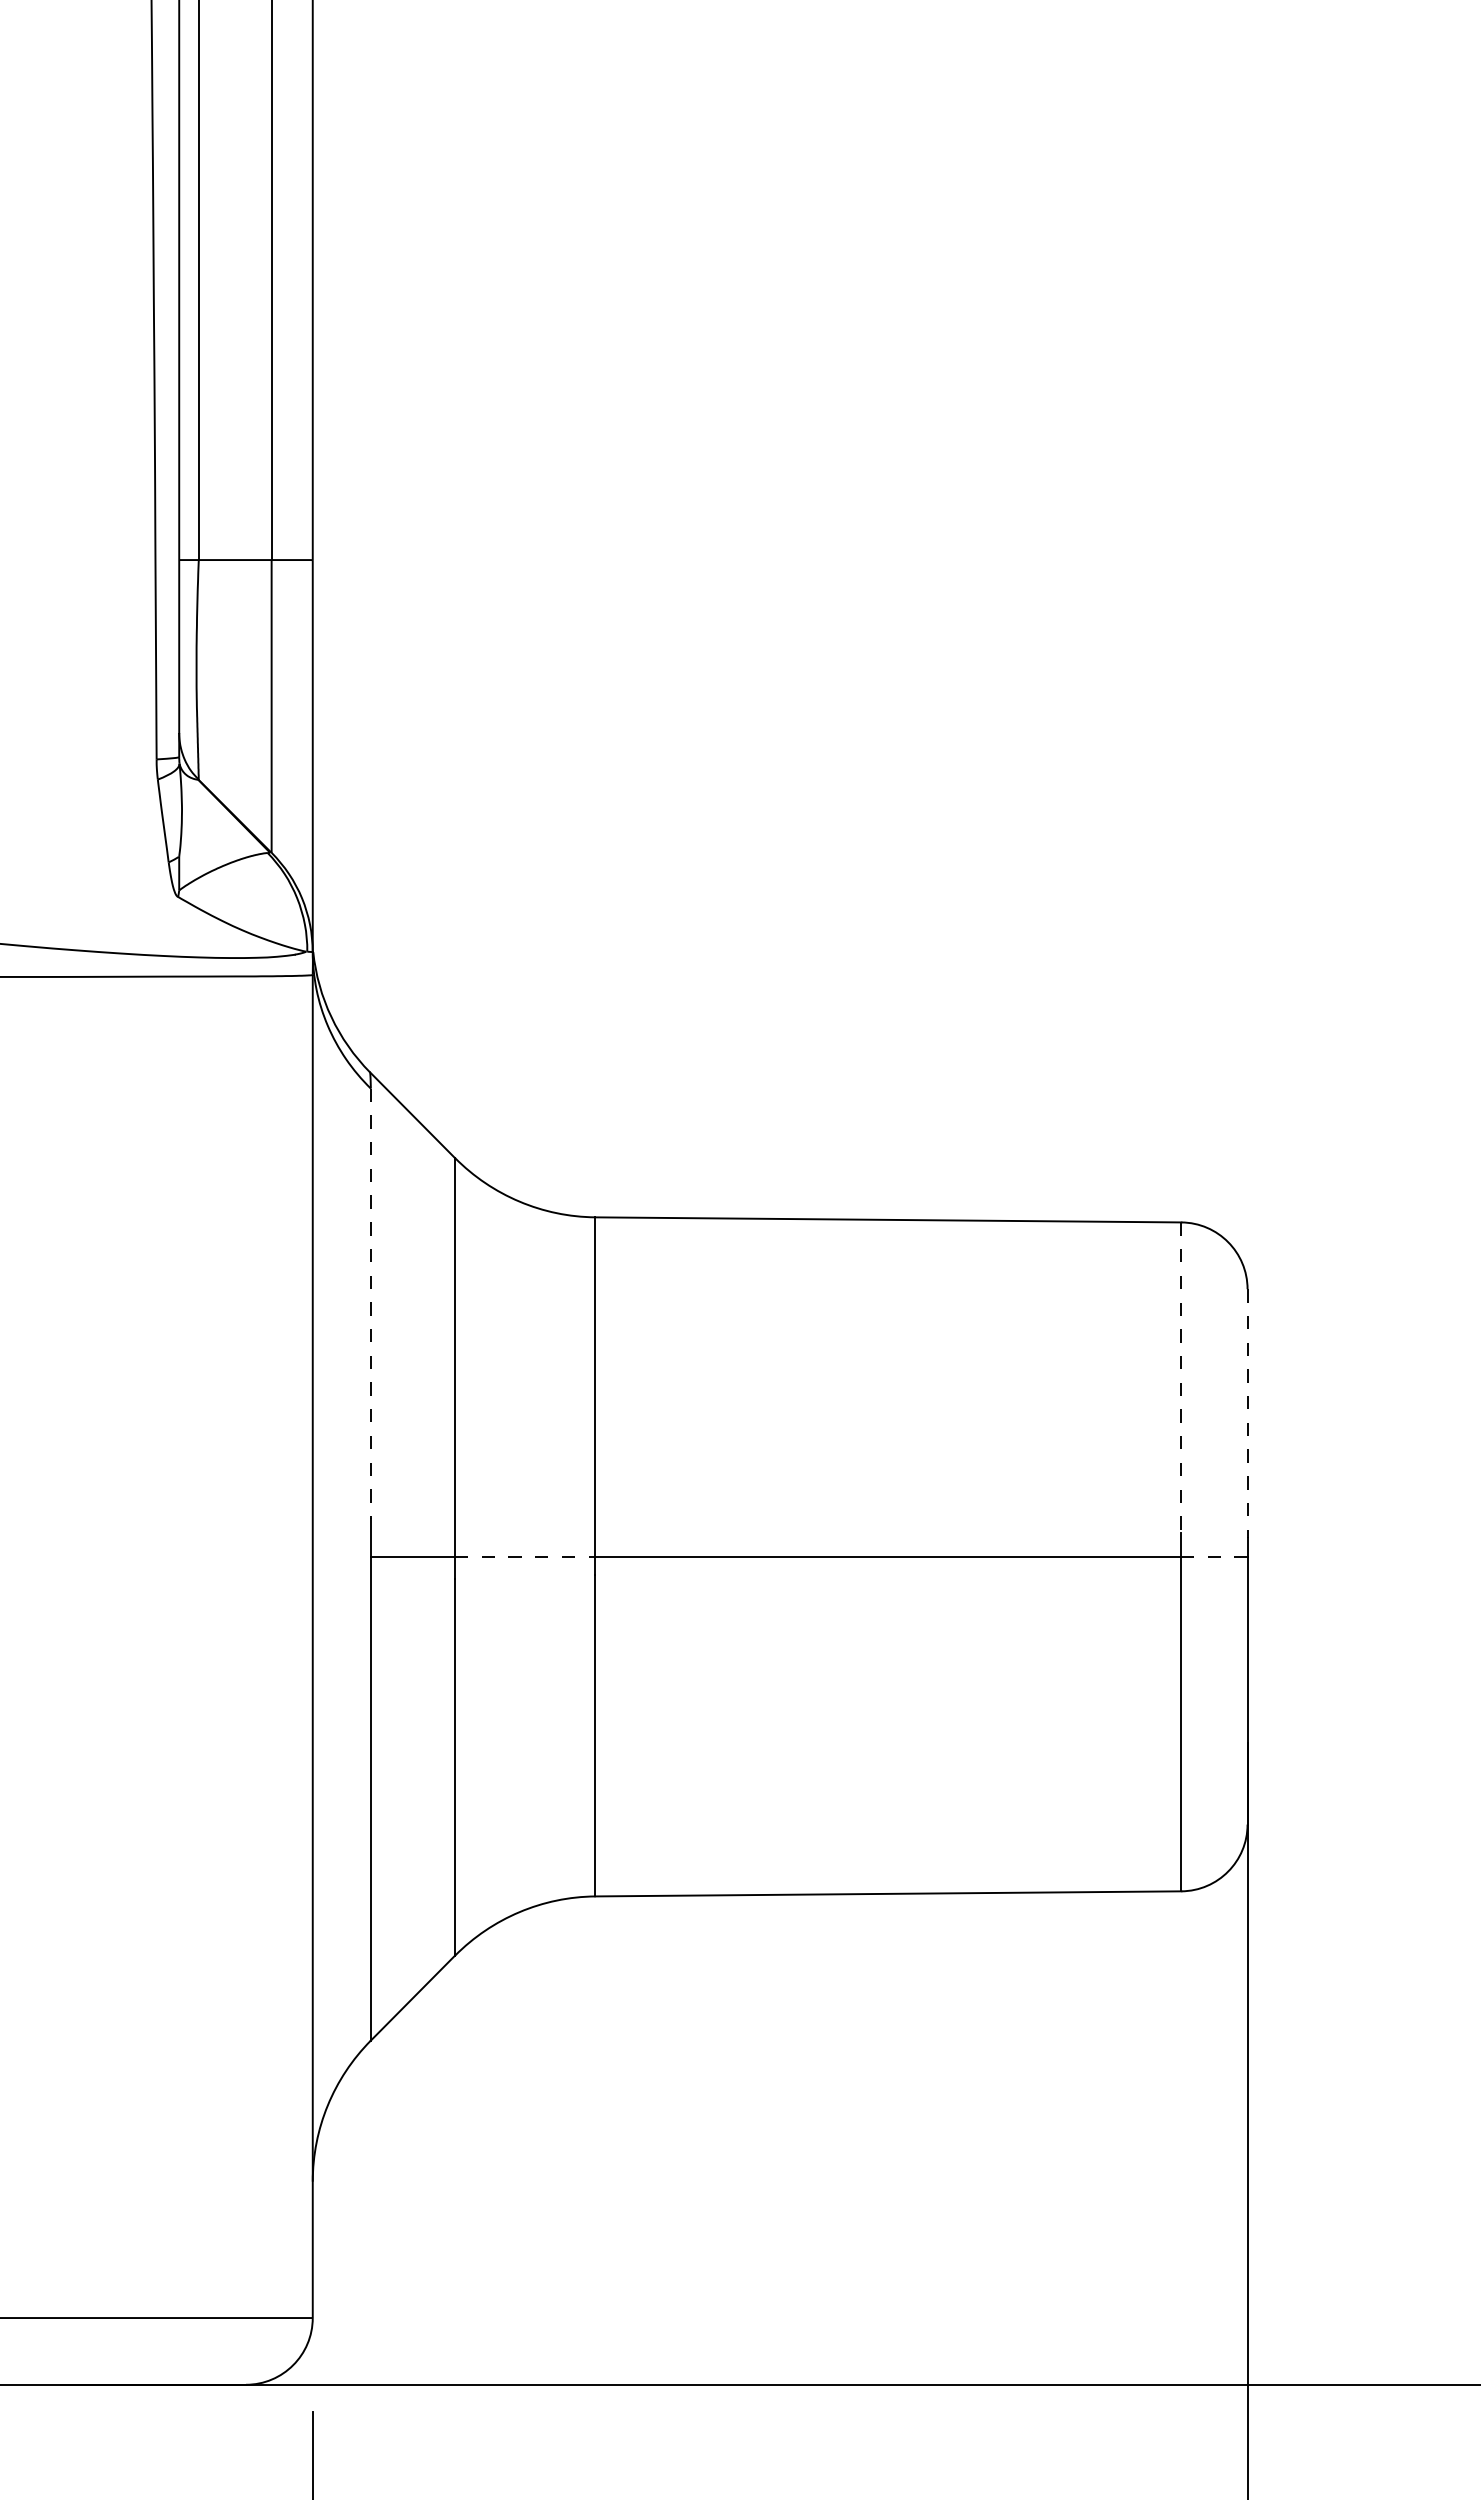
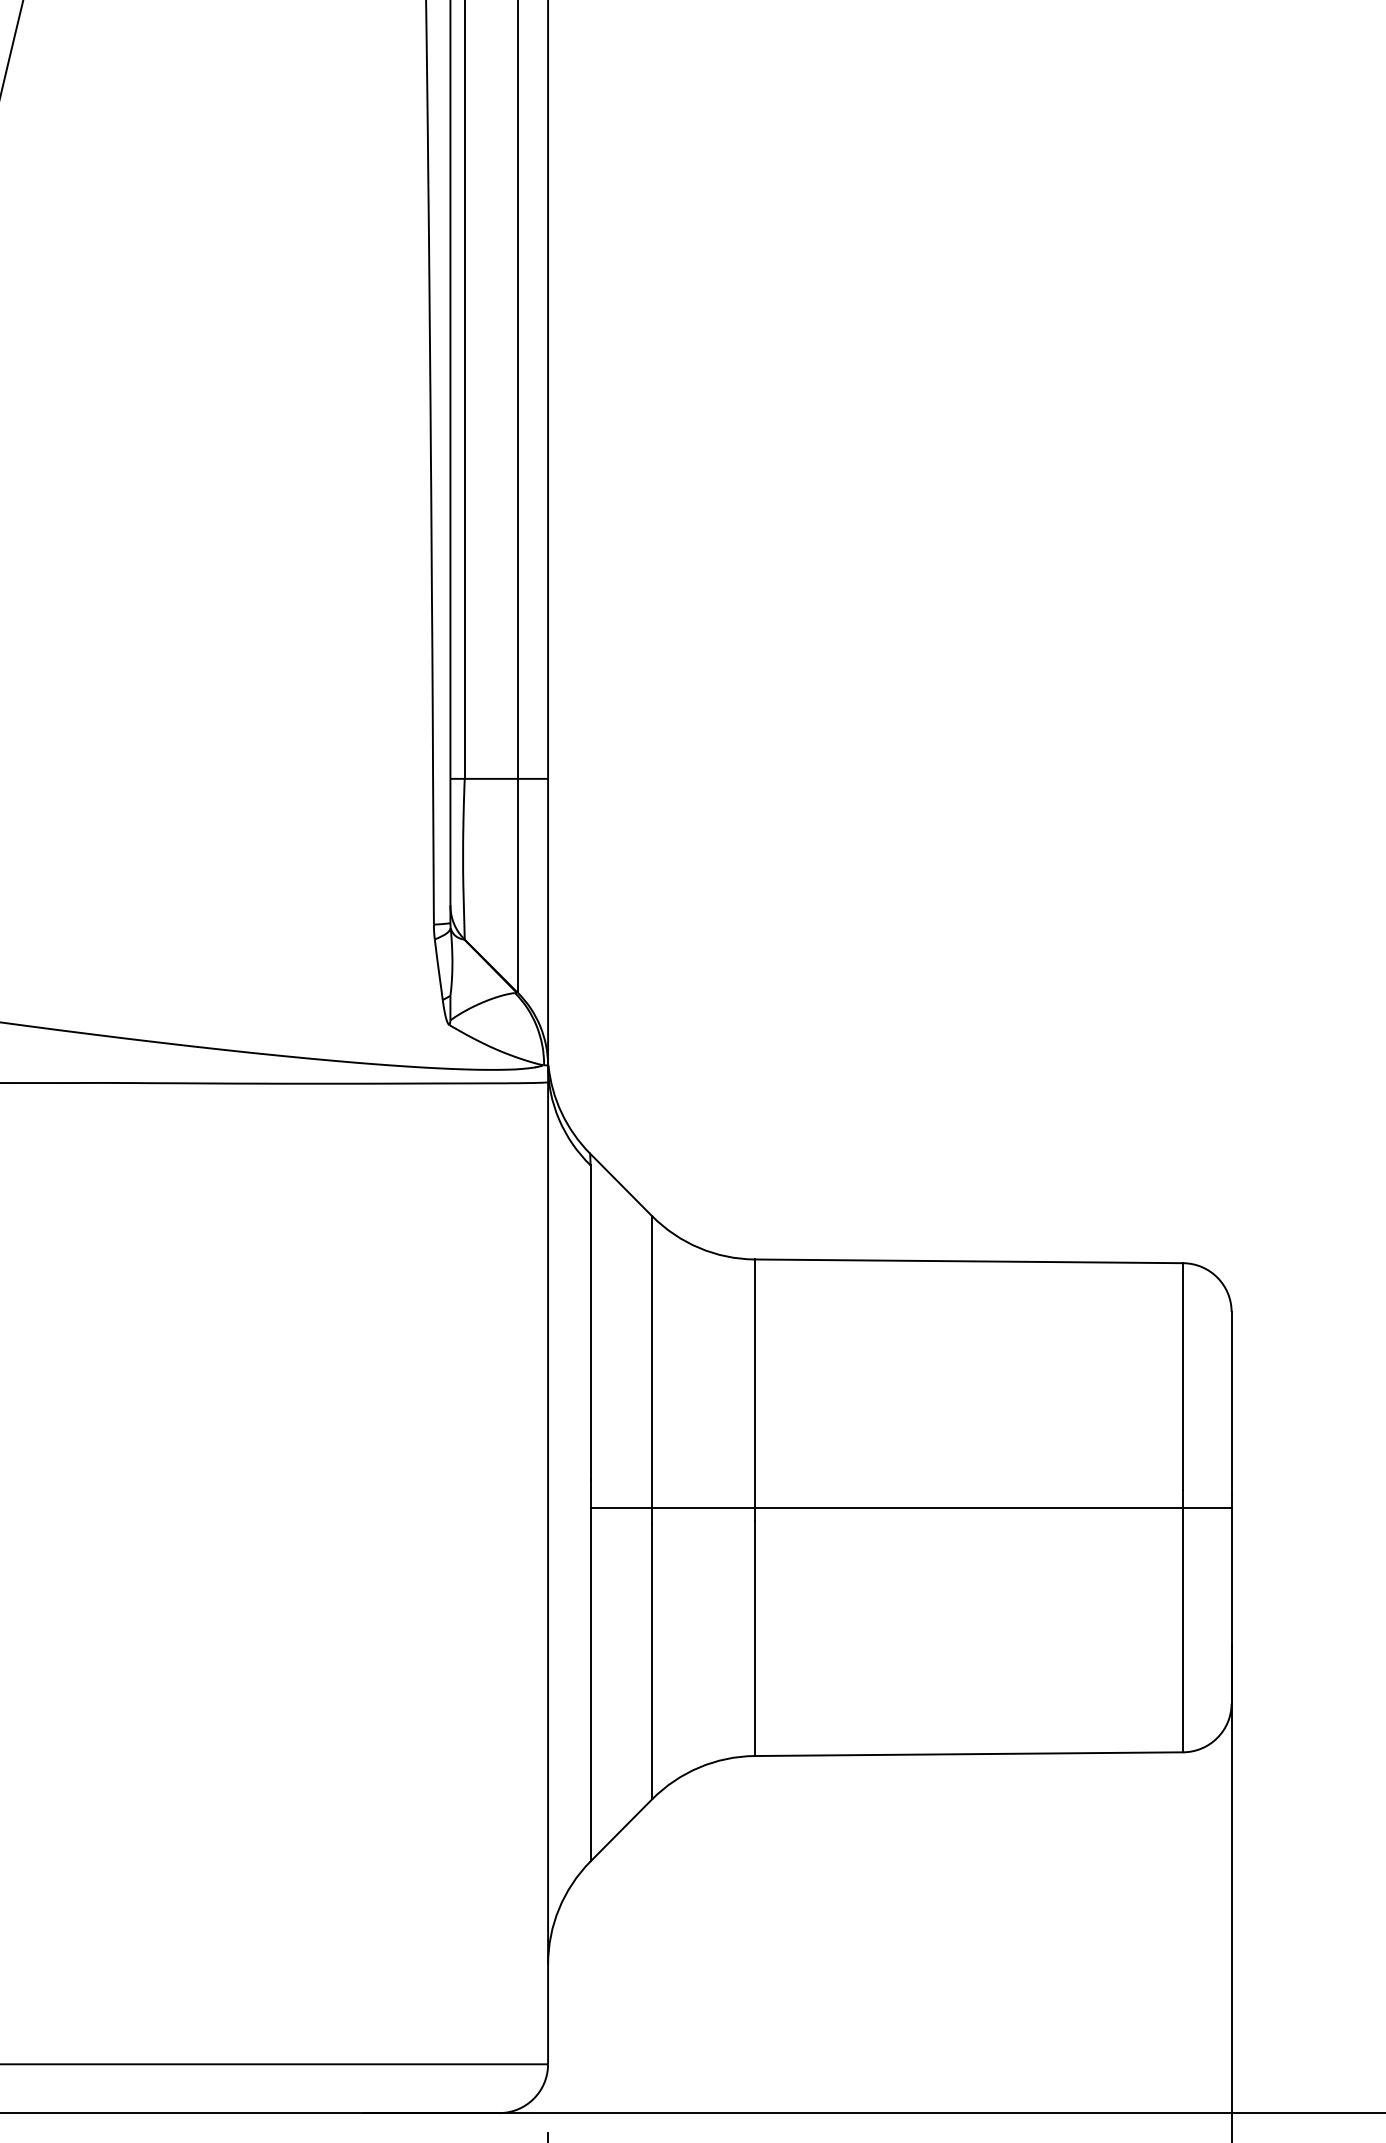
line: (370, 1304) -> (590, 1323), dashed -> solid
line: (1181, 1377) -> (1183, 1376), dashed -> solid
line: (1247, 1412) -> (1231, 1402), dashed -> solid
line: (525, 1556) -> (703, 1507), dashed -> solid
line: (1213, 1556) -> (1206, 1507), dashed -> solid

